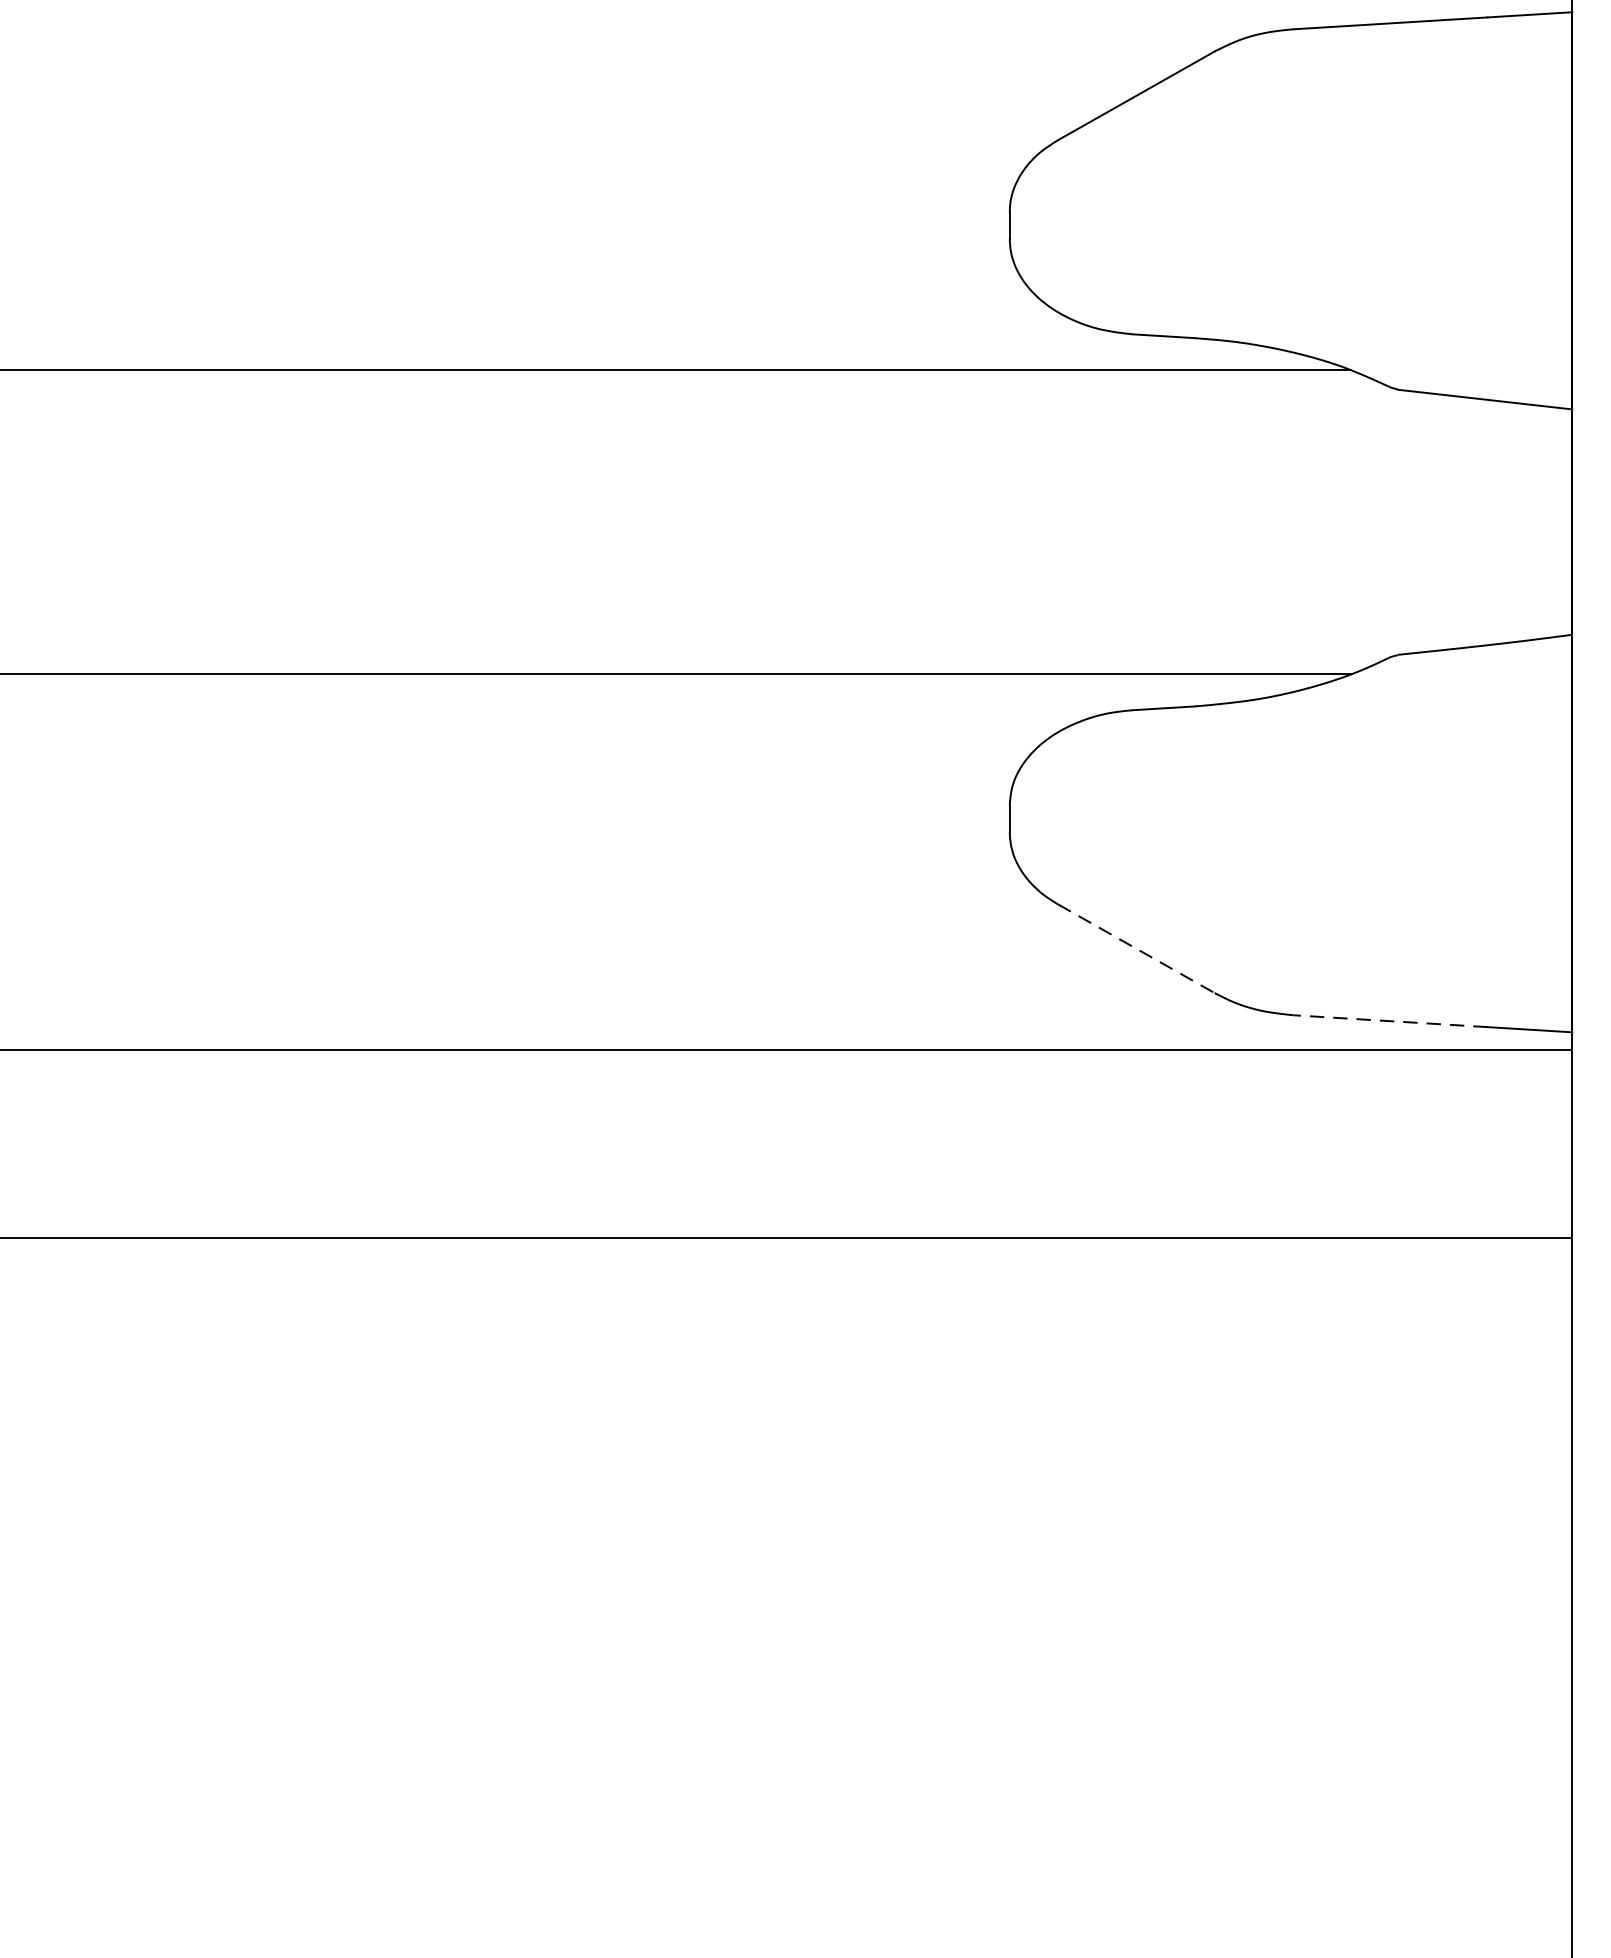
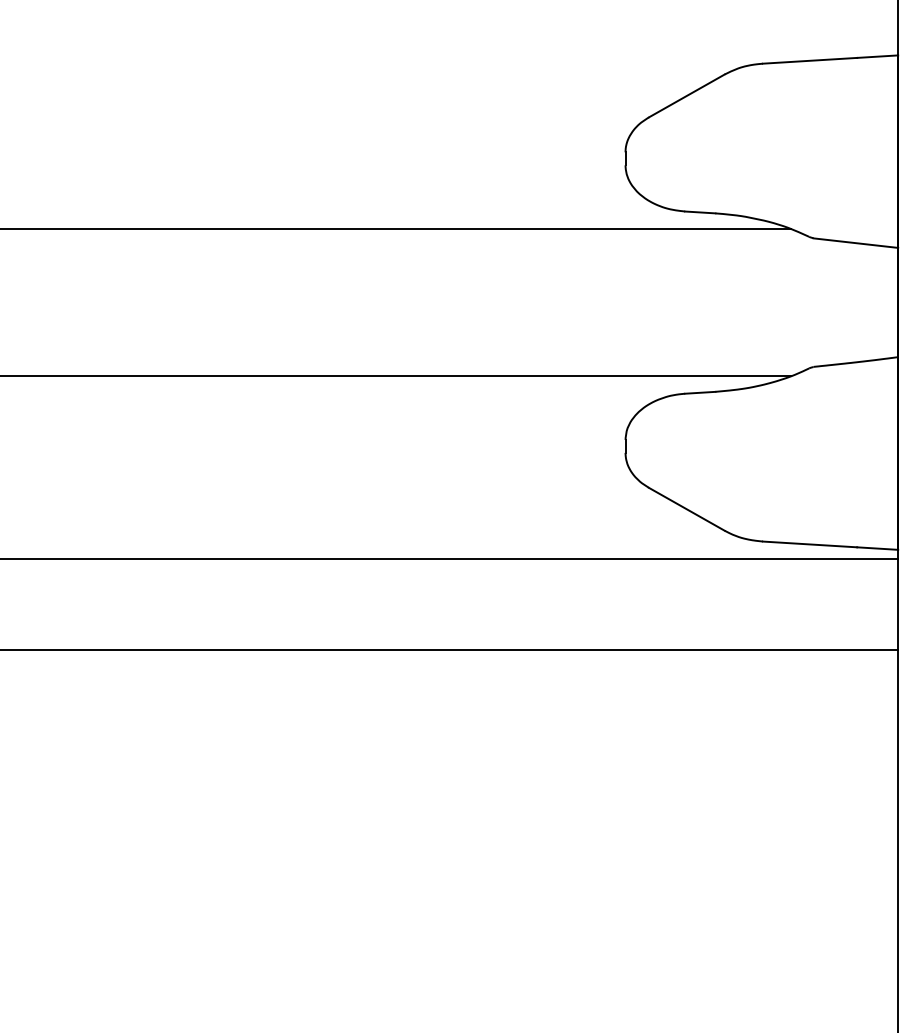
line: (1135, 949) -> (686, 509), dashed -> solid
line: (1389, 1021) -> (809, 544), dashed -> solid

